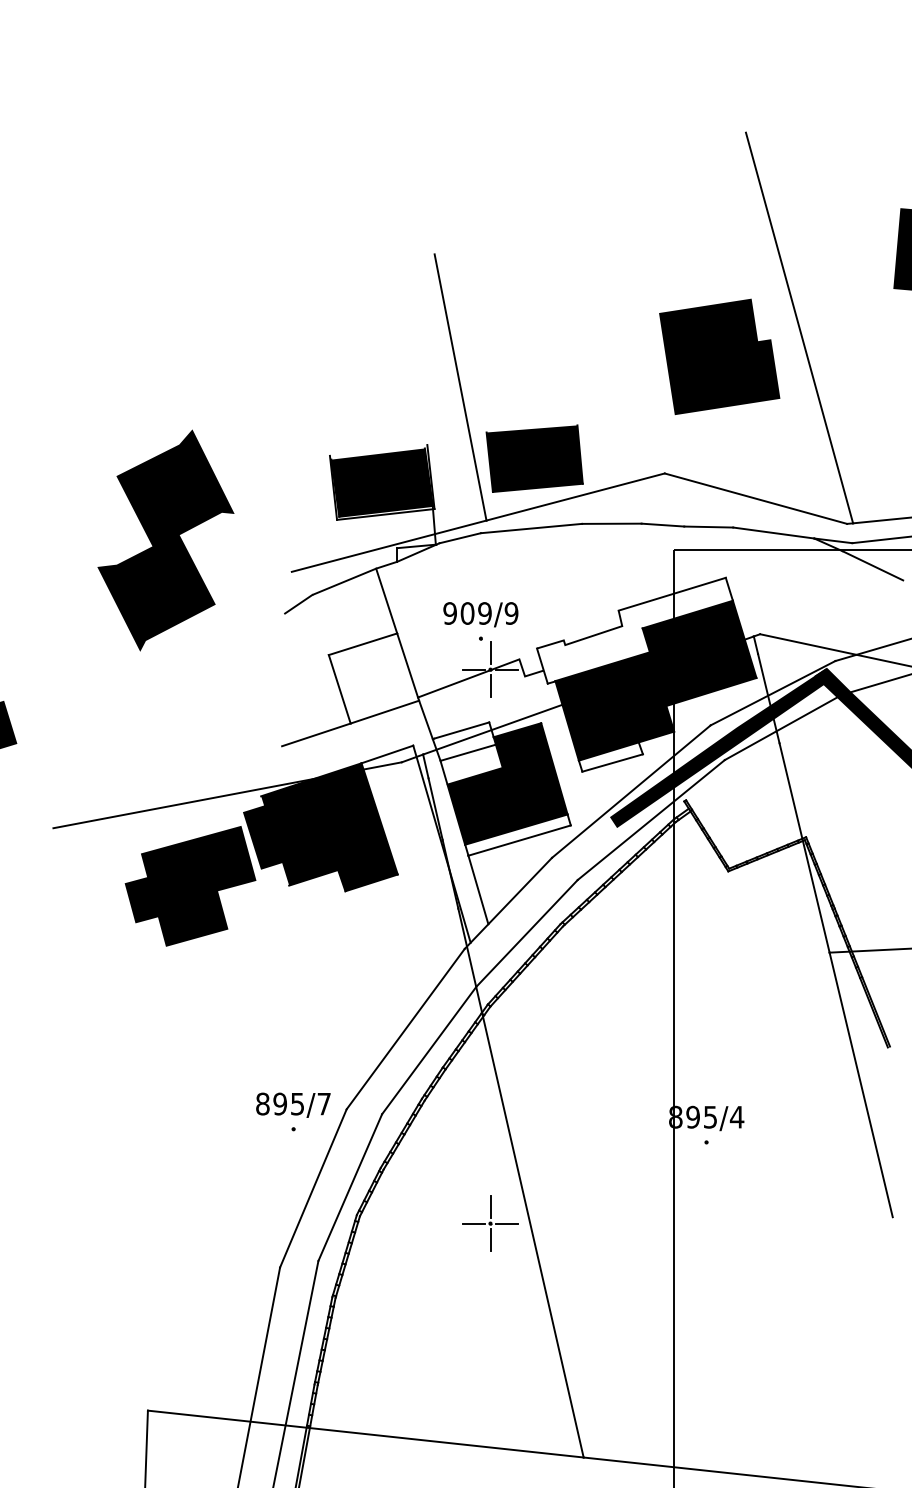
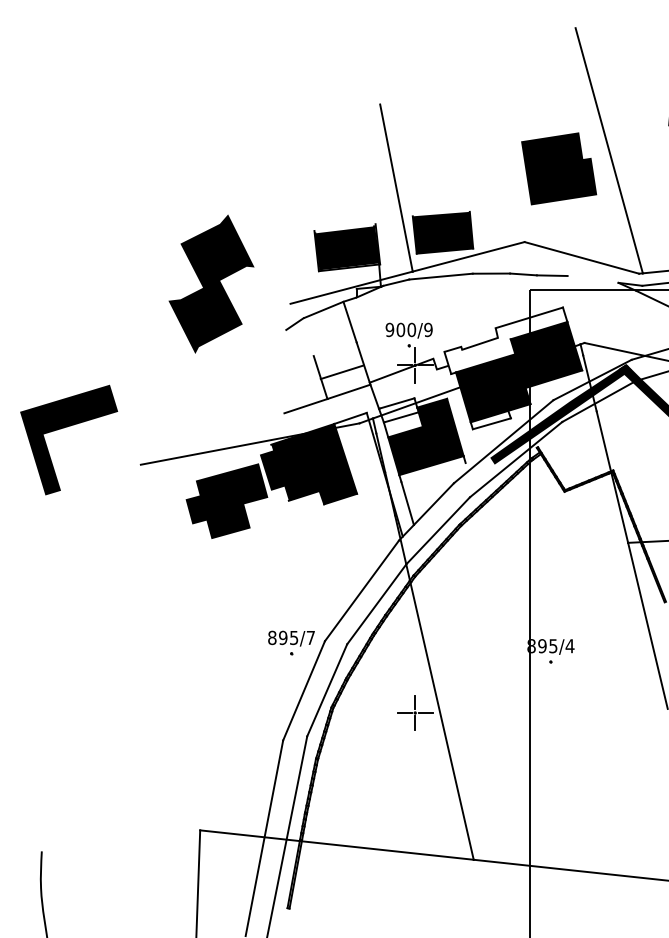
line: (772, 533) -> (592, 279), removed
text: (484, 614) -> (411, 330), 909/9 -> 900/9
line: (361, 644) -> (341, 372), moved
line: (519, 840) -> (433, 472), removed

